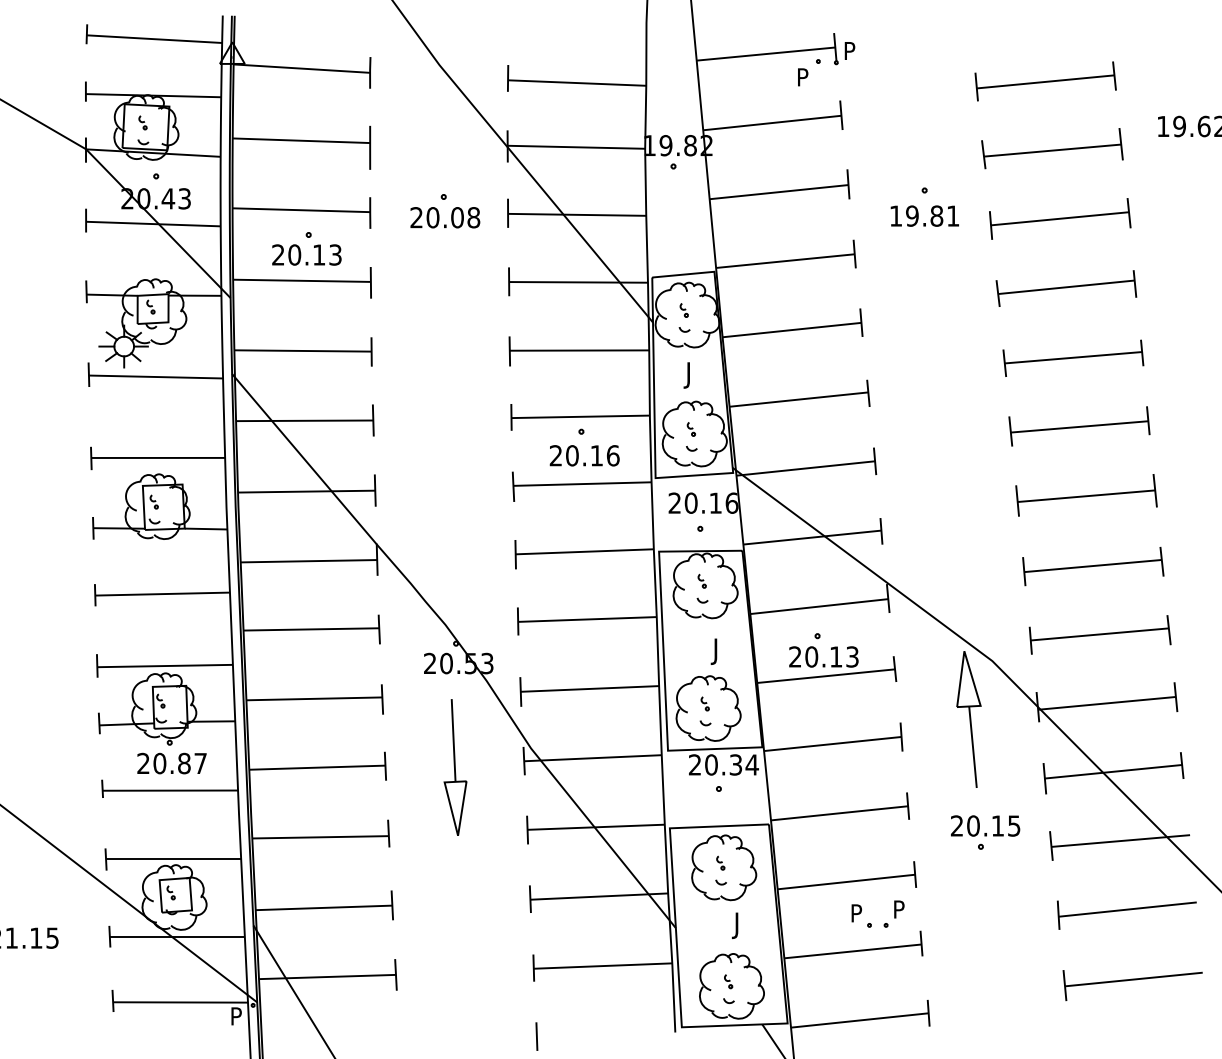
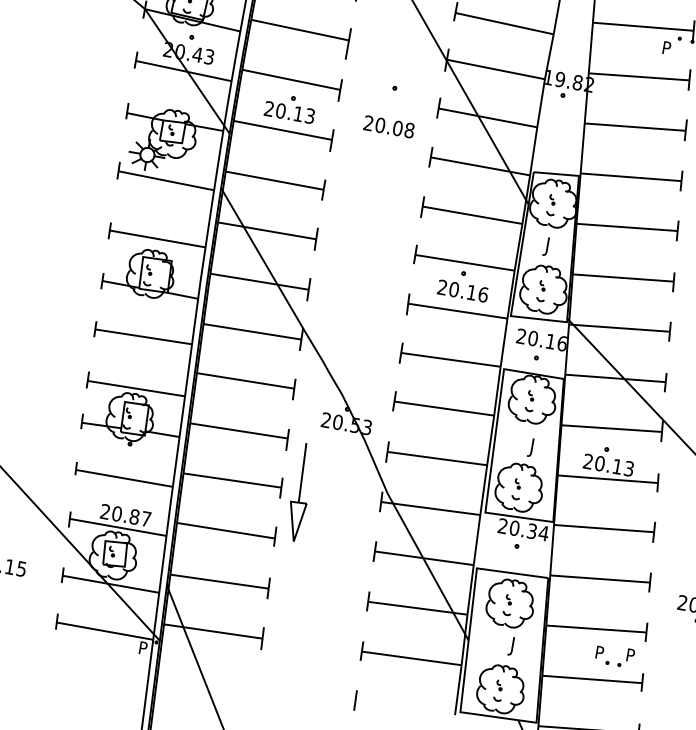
text: (445, 217) -> (389, 126), moved
text: (171, 763) -> (125, 515), moved
part: (455, 767) -> (300, 492), moved

